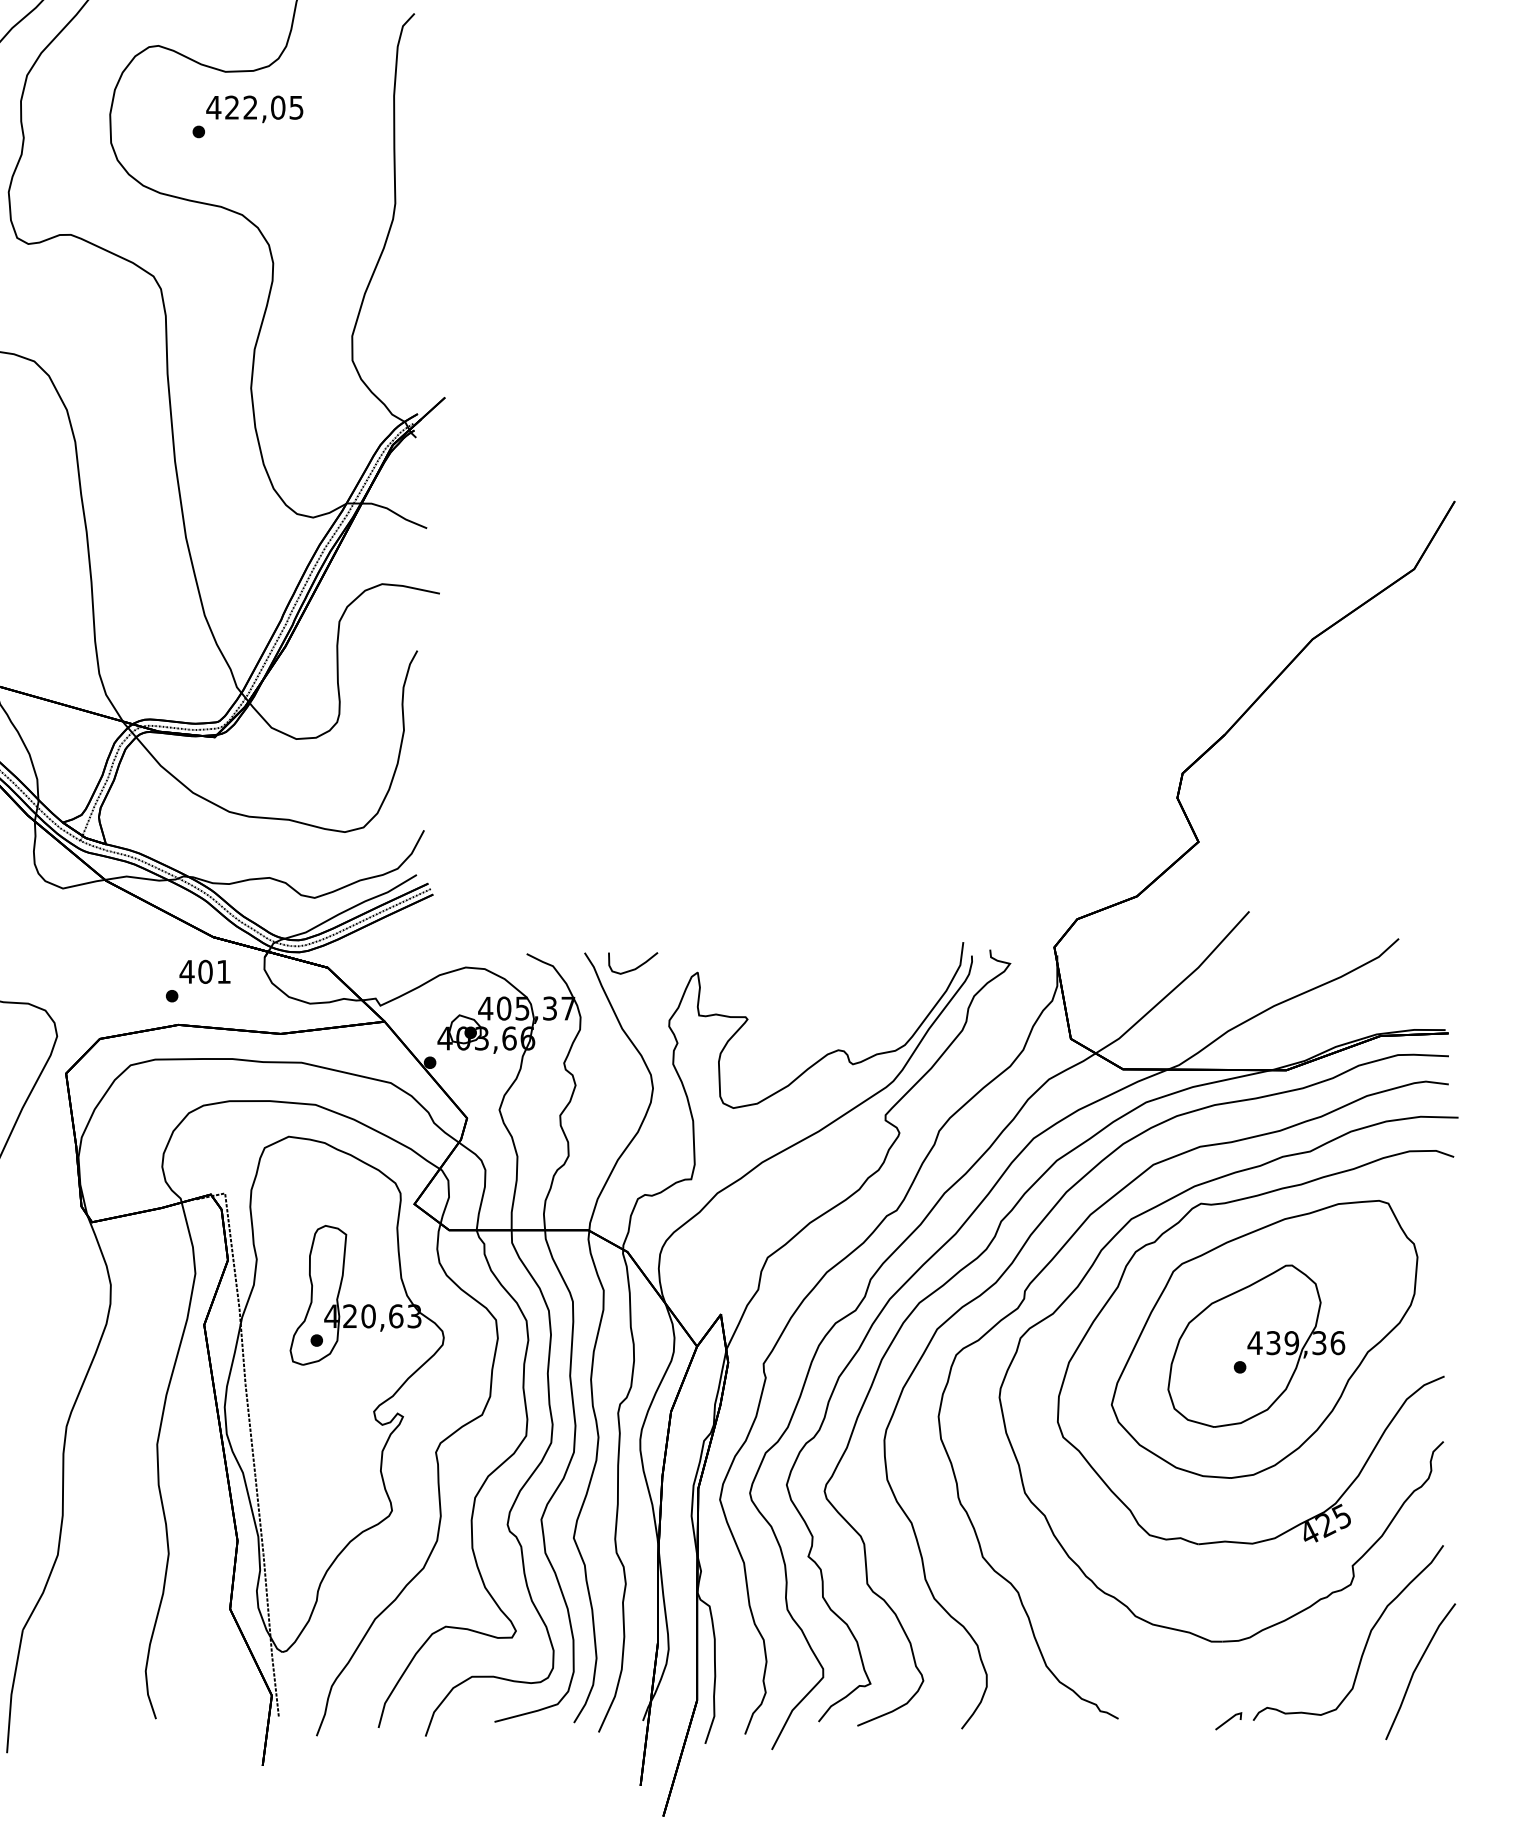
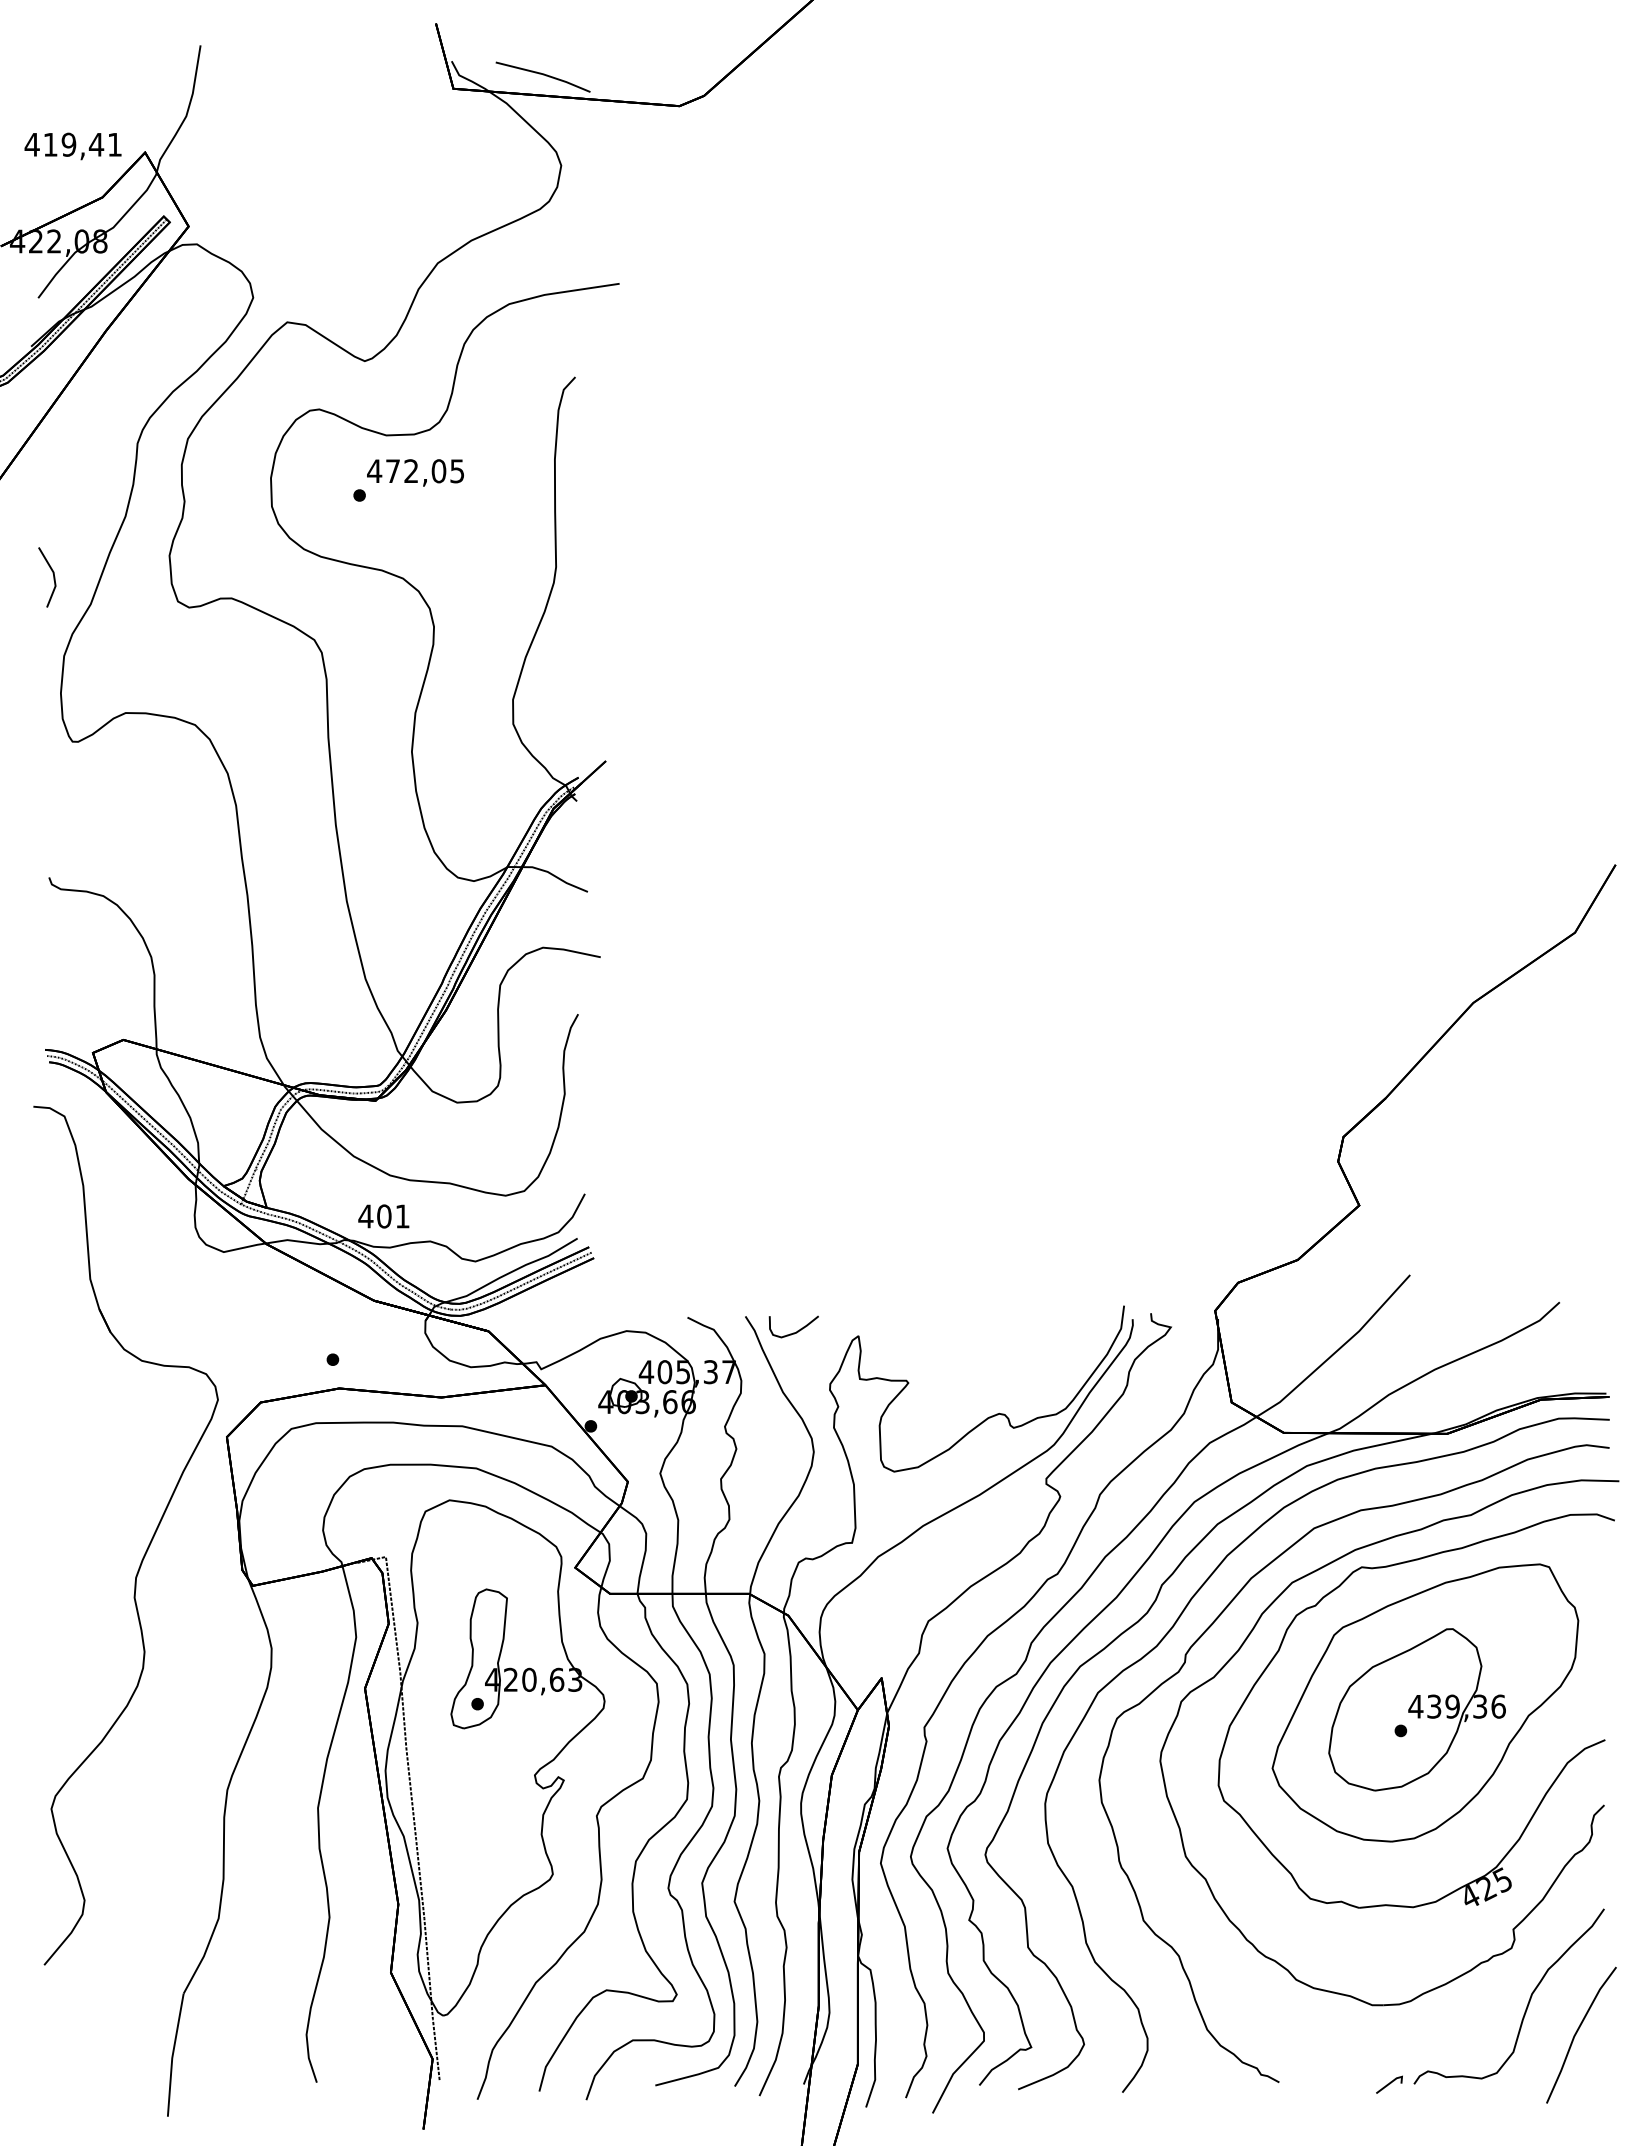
text: (231, 106) -> (392, 470), 422,05 -> 472,05
text: (204, 971) -> (383, 1216), moved

